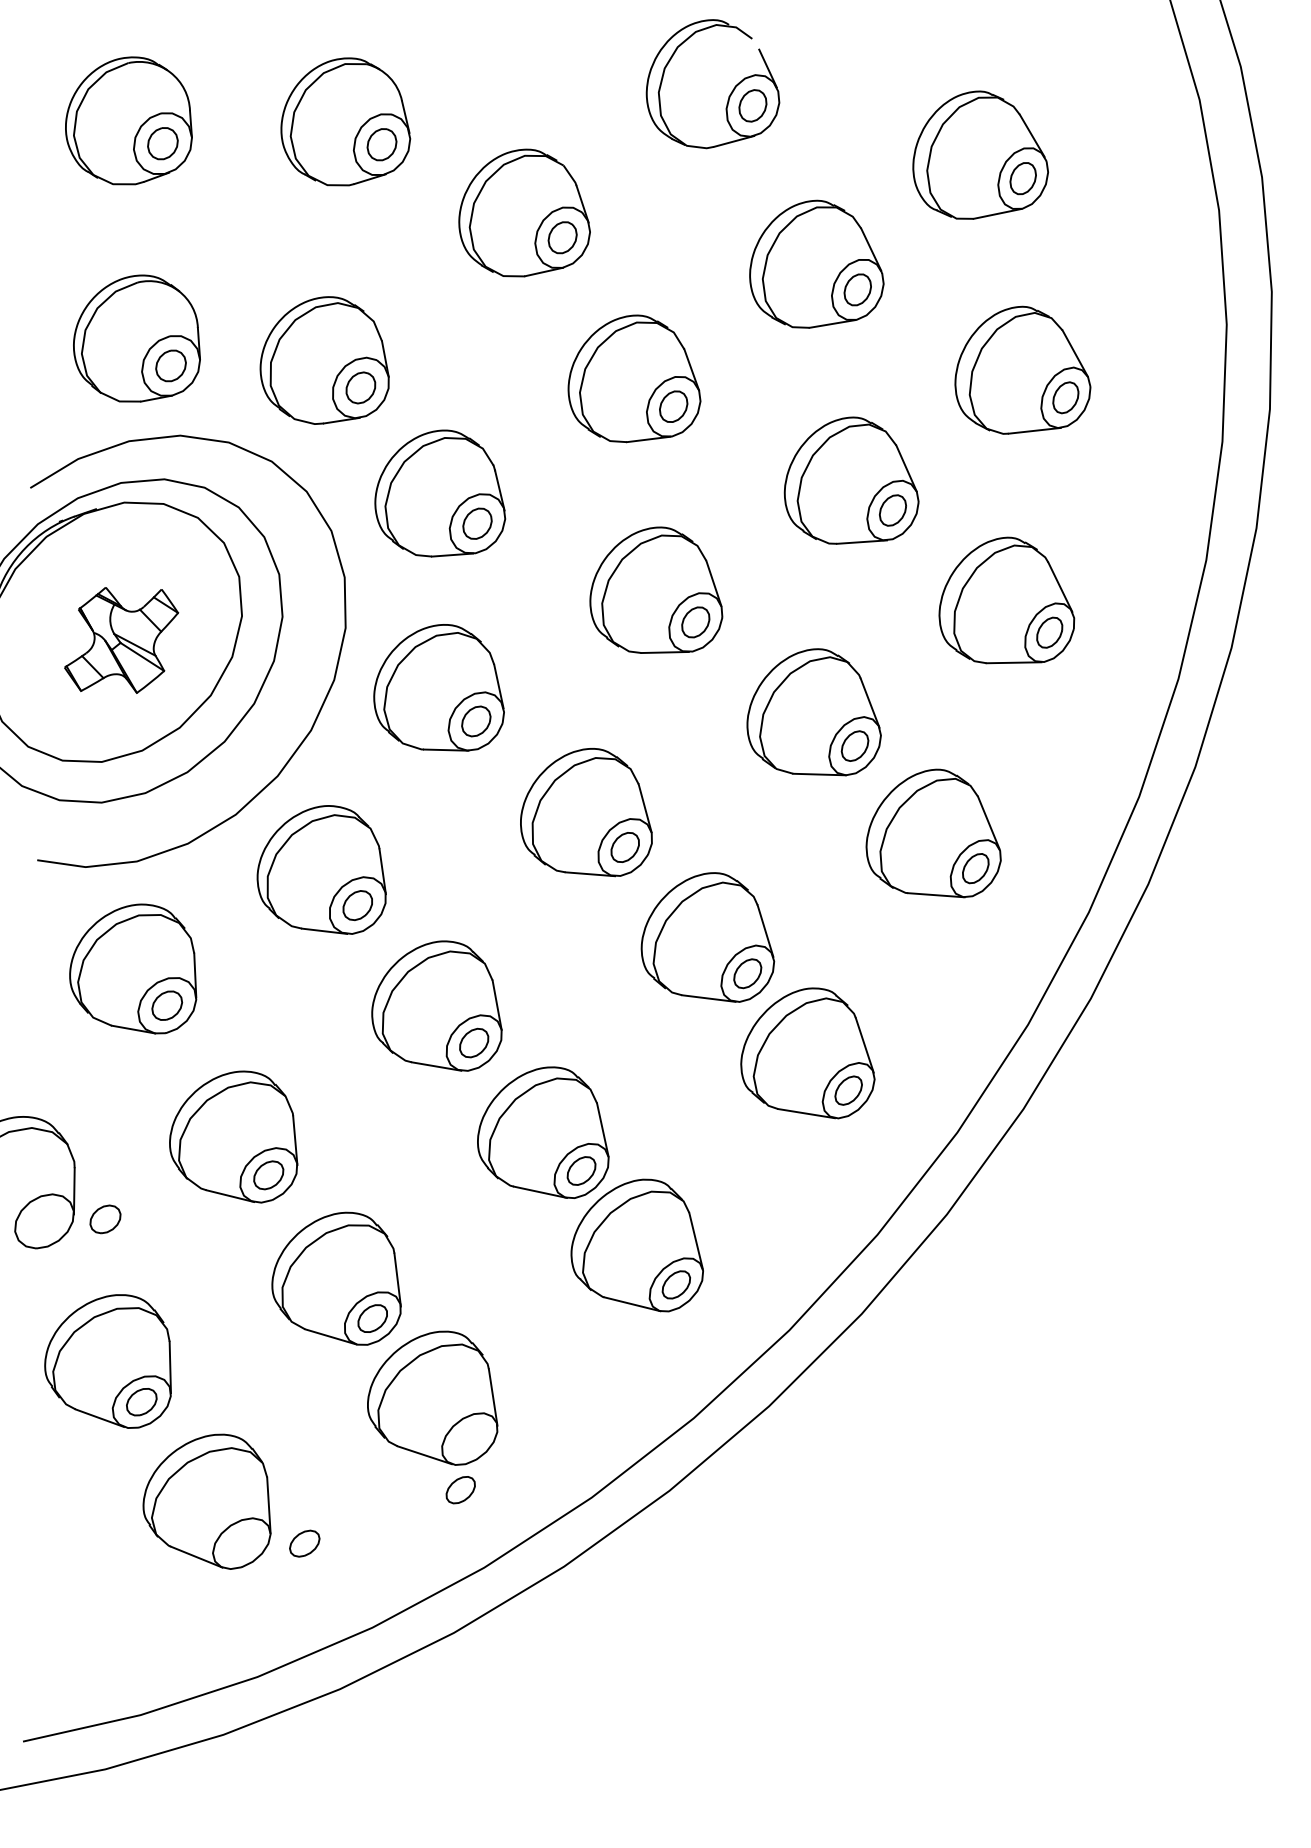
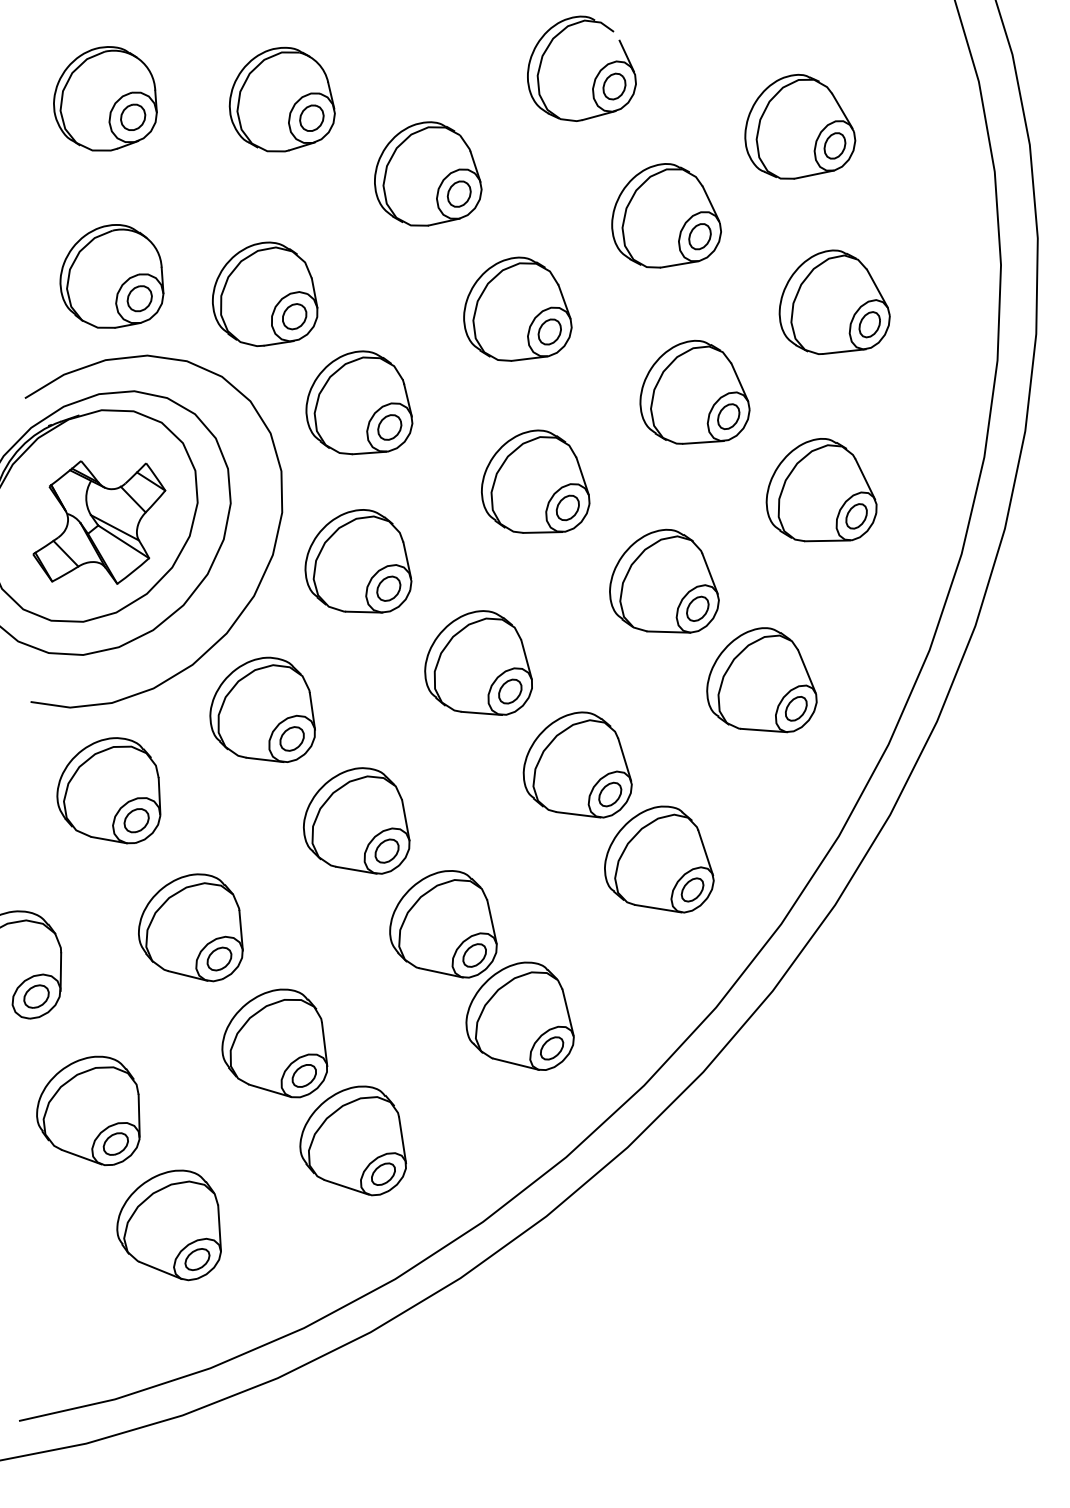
part: (121, 640) -> (99, 522), size x1.43
part: (105, 1219) -> (36, 996), moved
part: (460, 1490) -> (383, 1174), moved
part: (304, 1543) -> (197, 1259), moved

